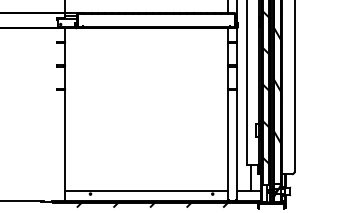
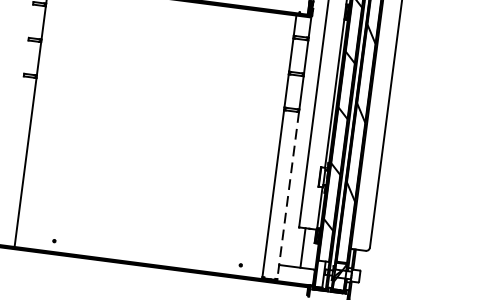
line: (237, 145) -> (288, 196), solid -> dashed
line: (146, 190) -> (140, 246), removed
hatch: (152, 204) -> (146, 269), removed

